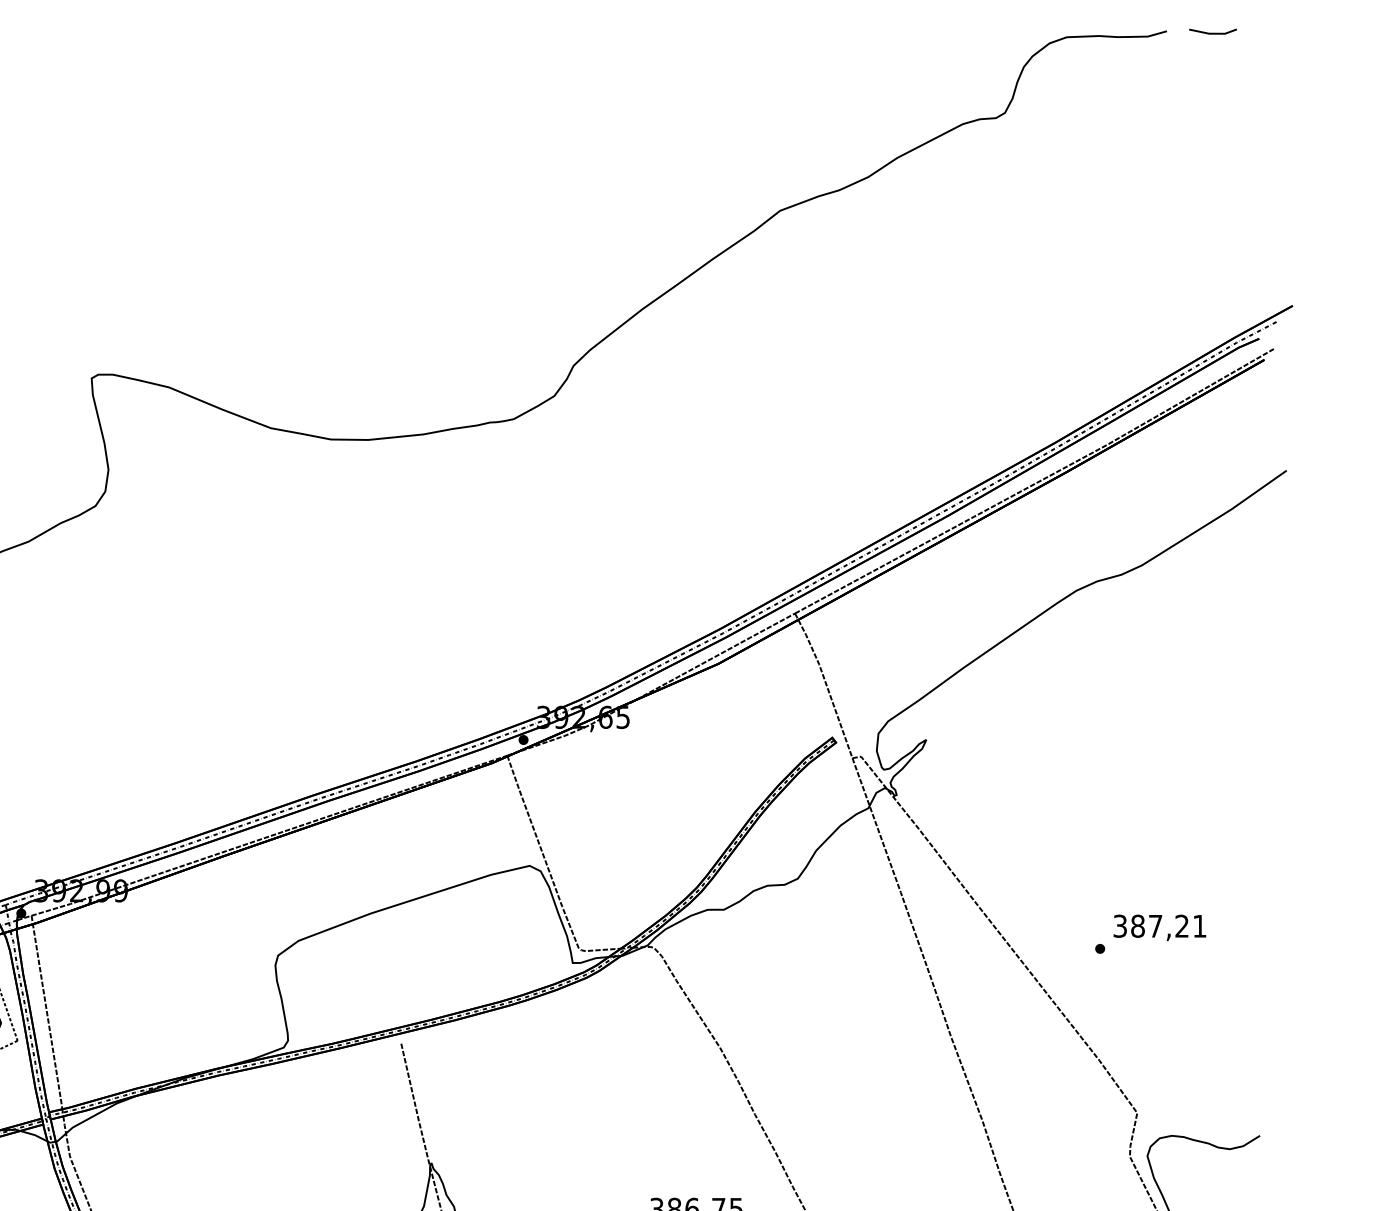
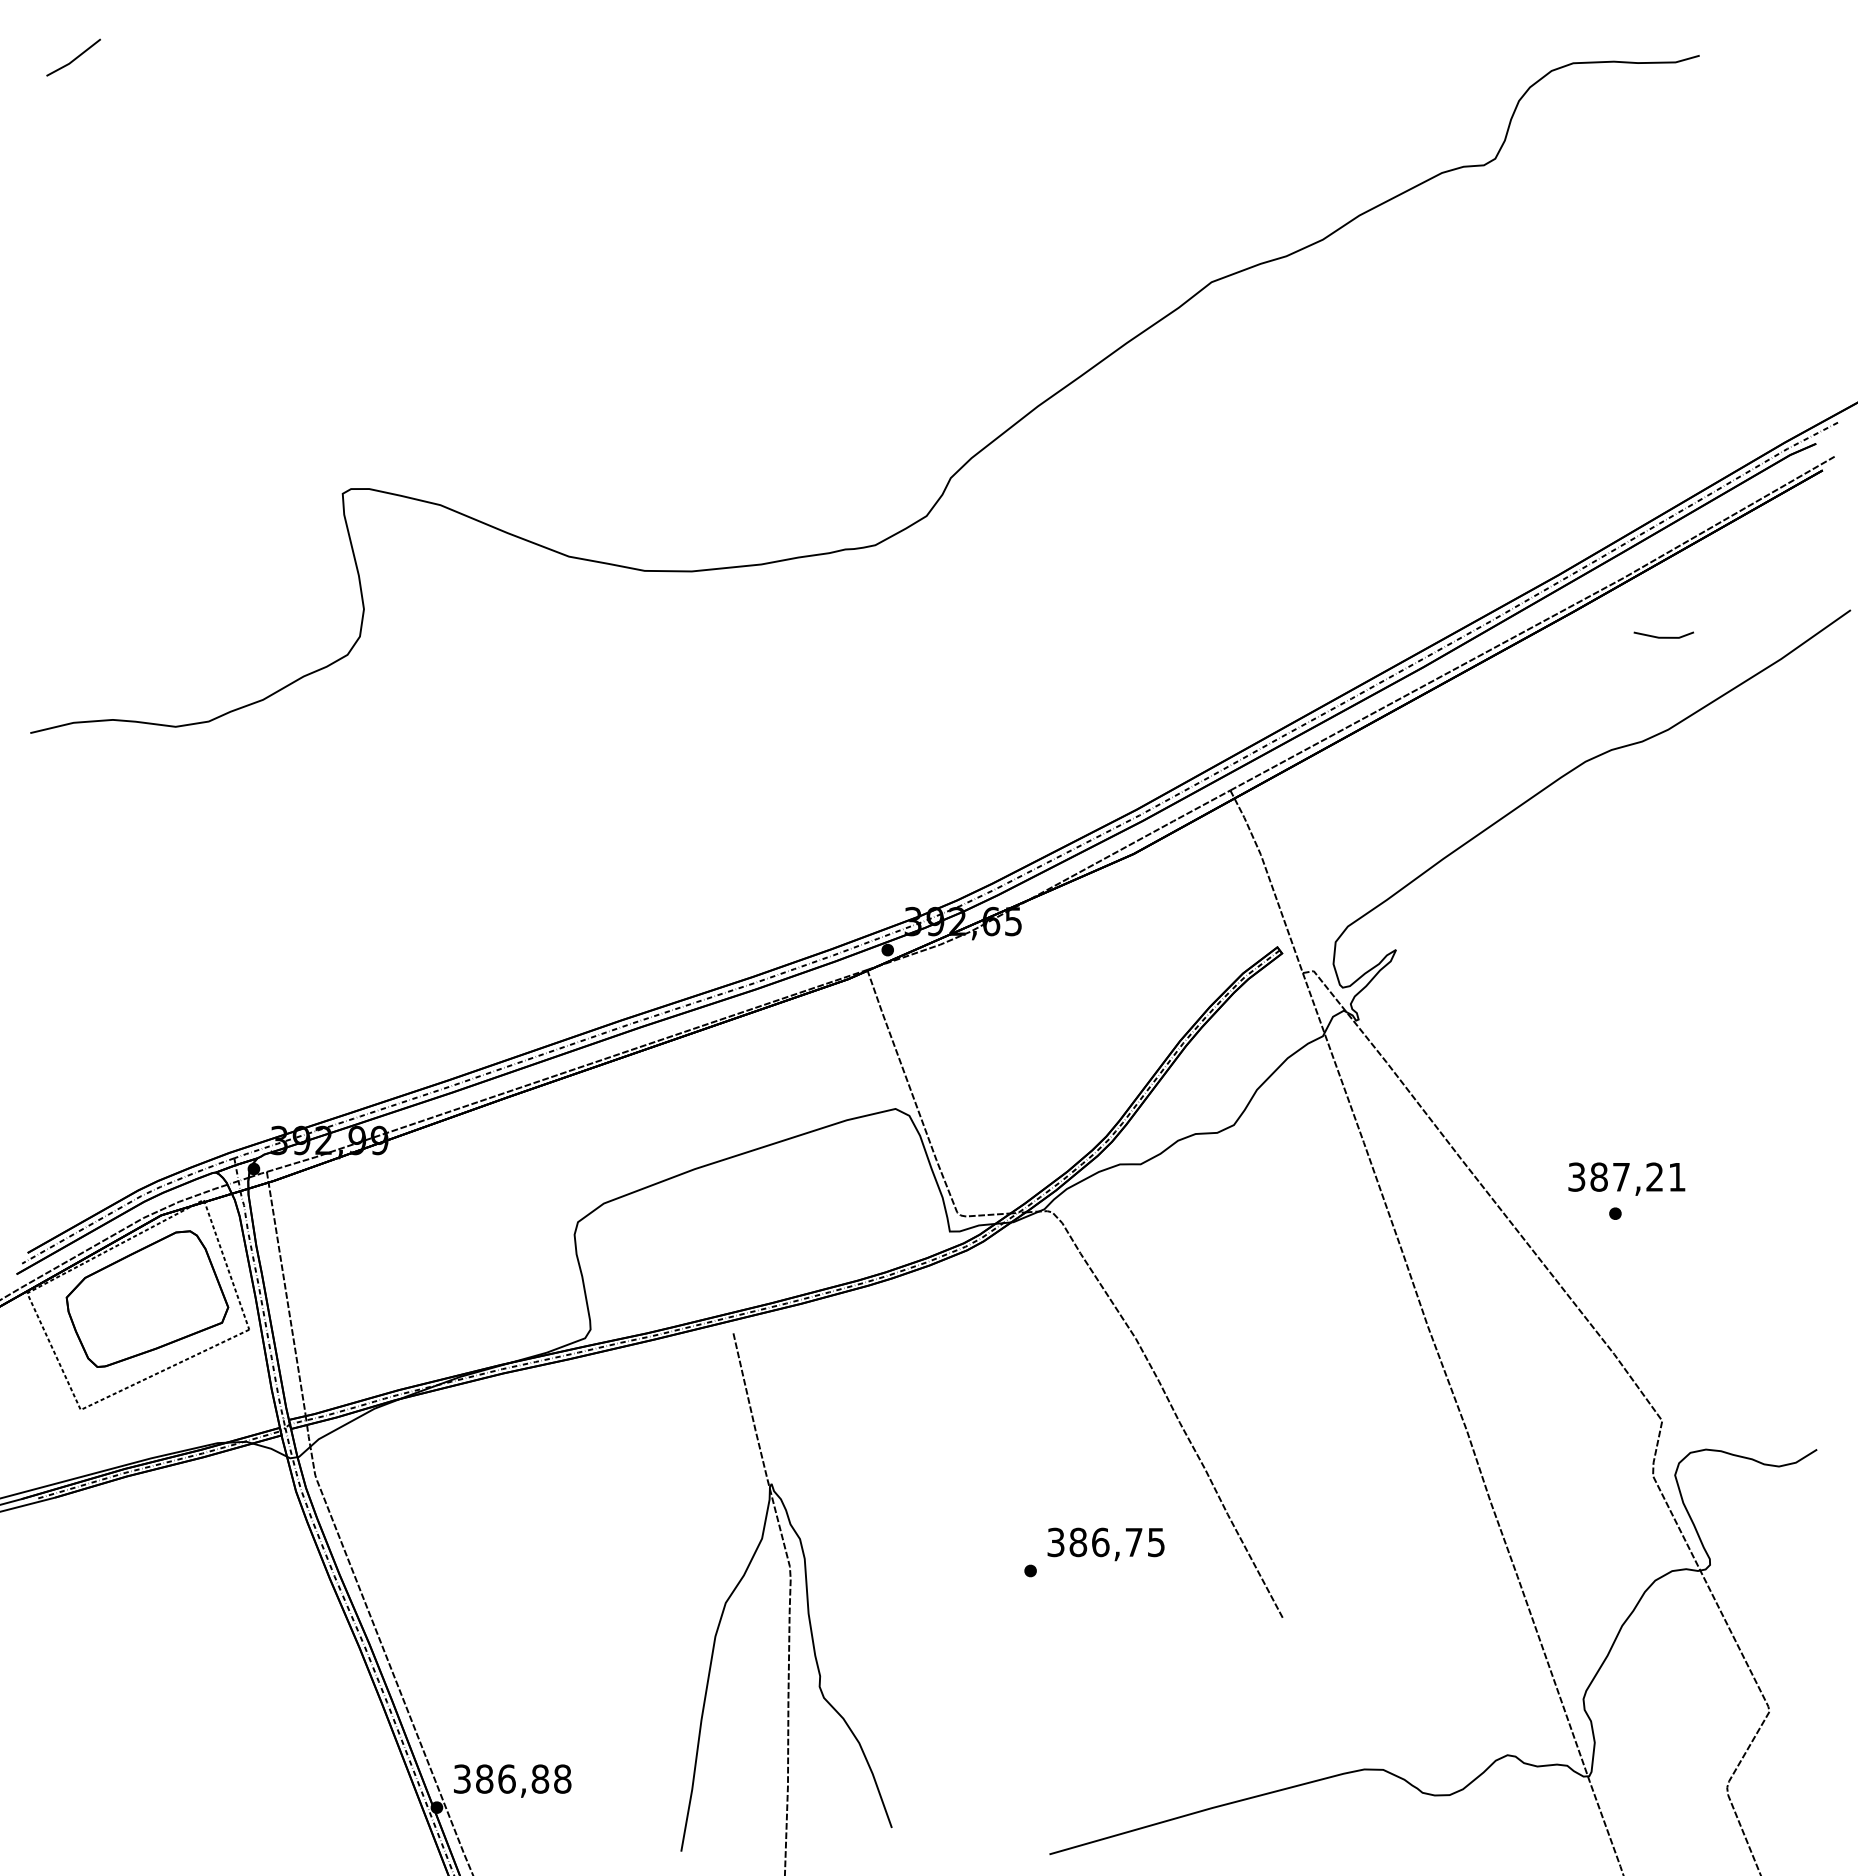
line: (1212, 32) -> (1663, 636), moved
text: (1159, 927) -> (1626, 1178), moved

